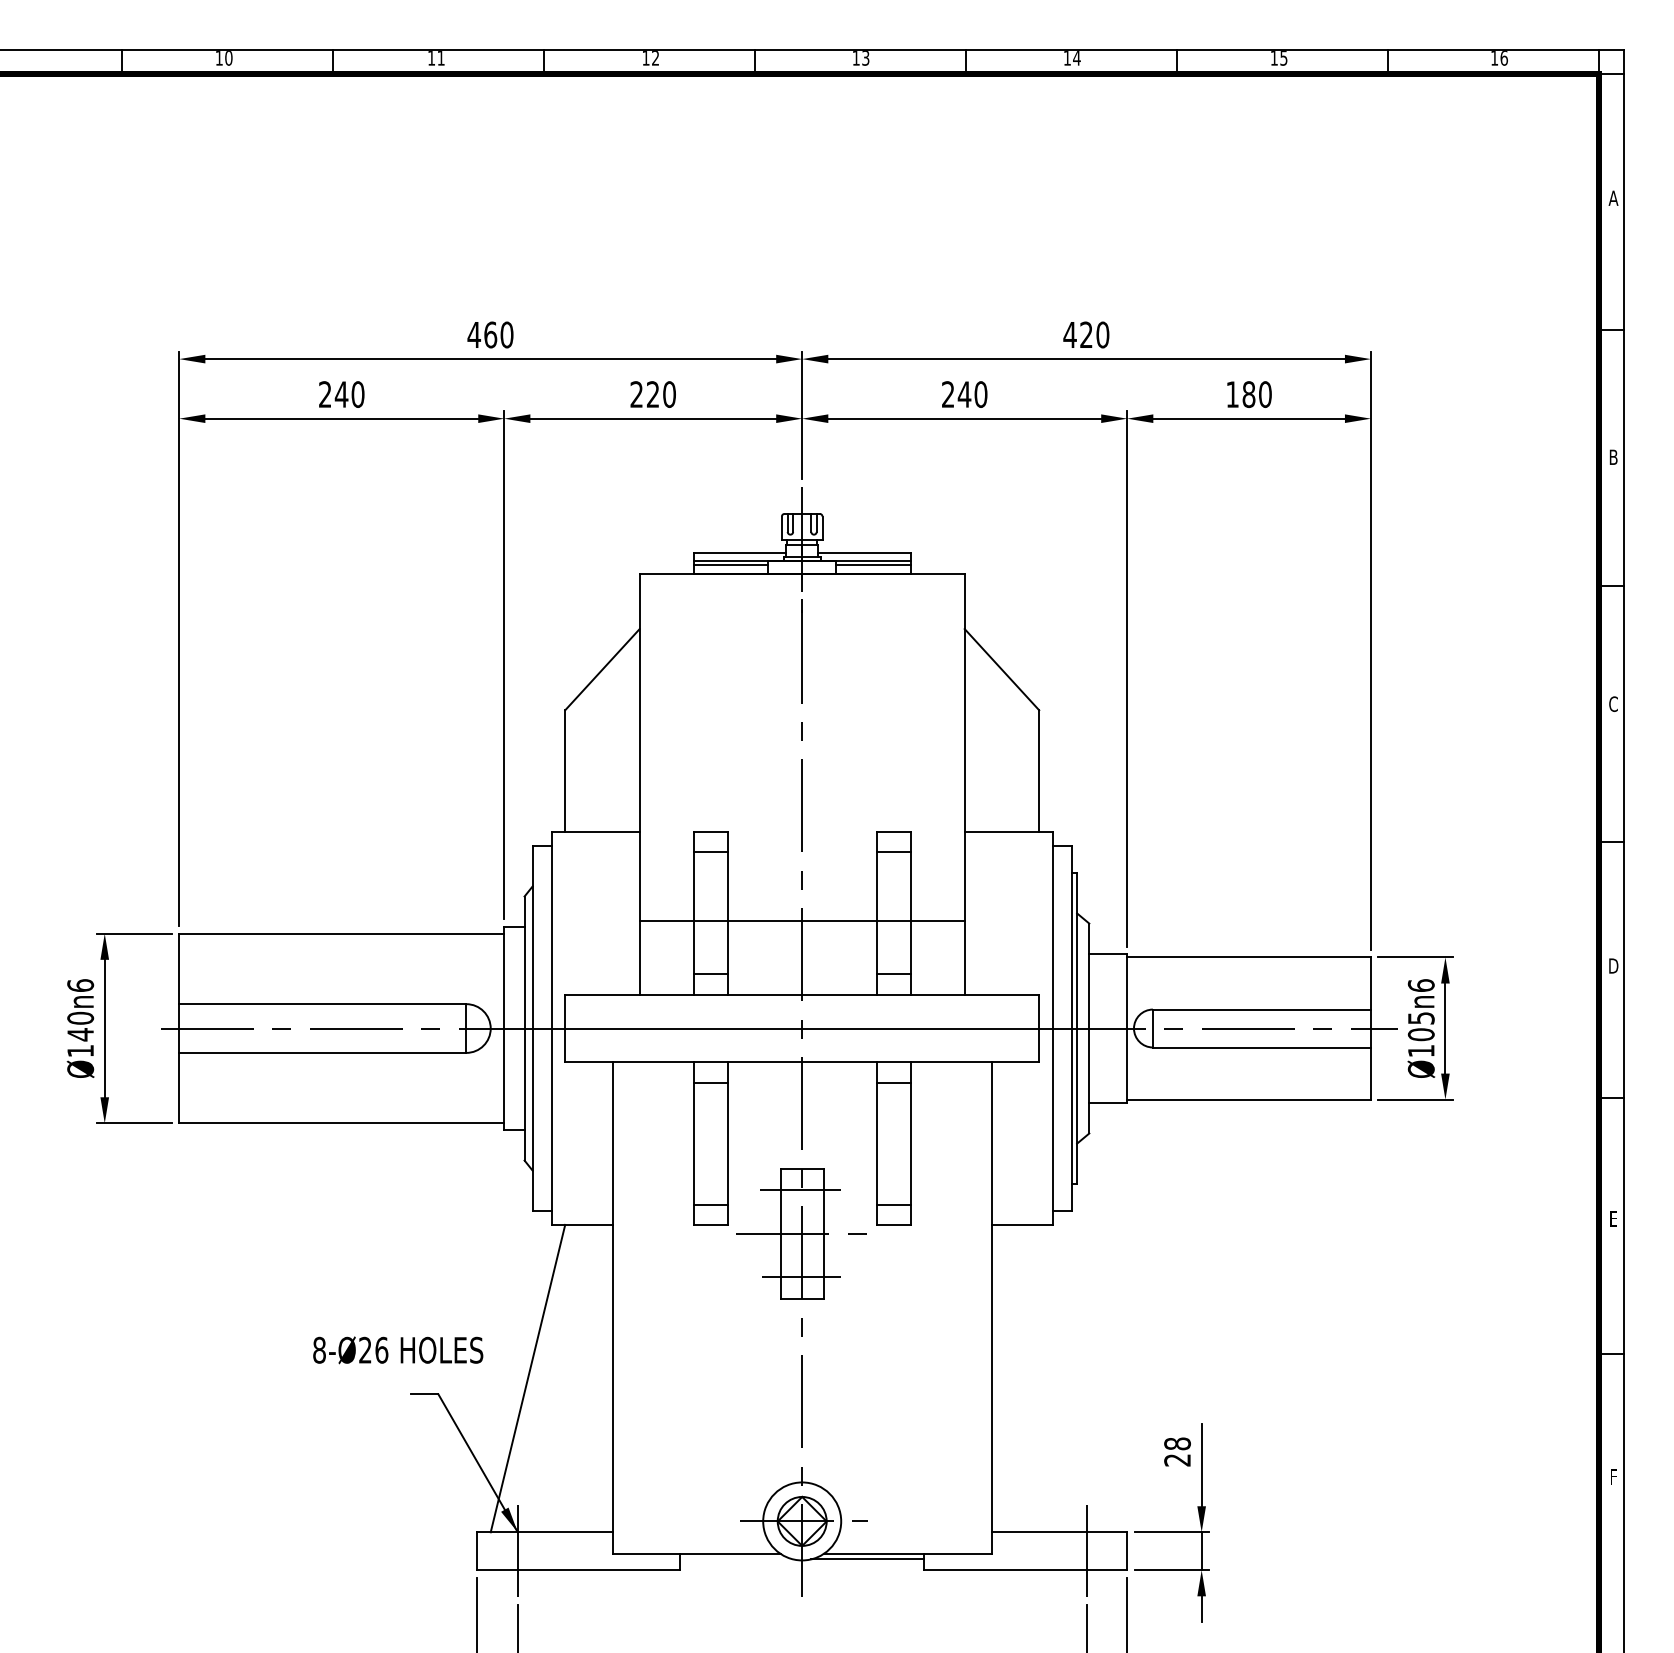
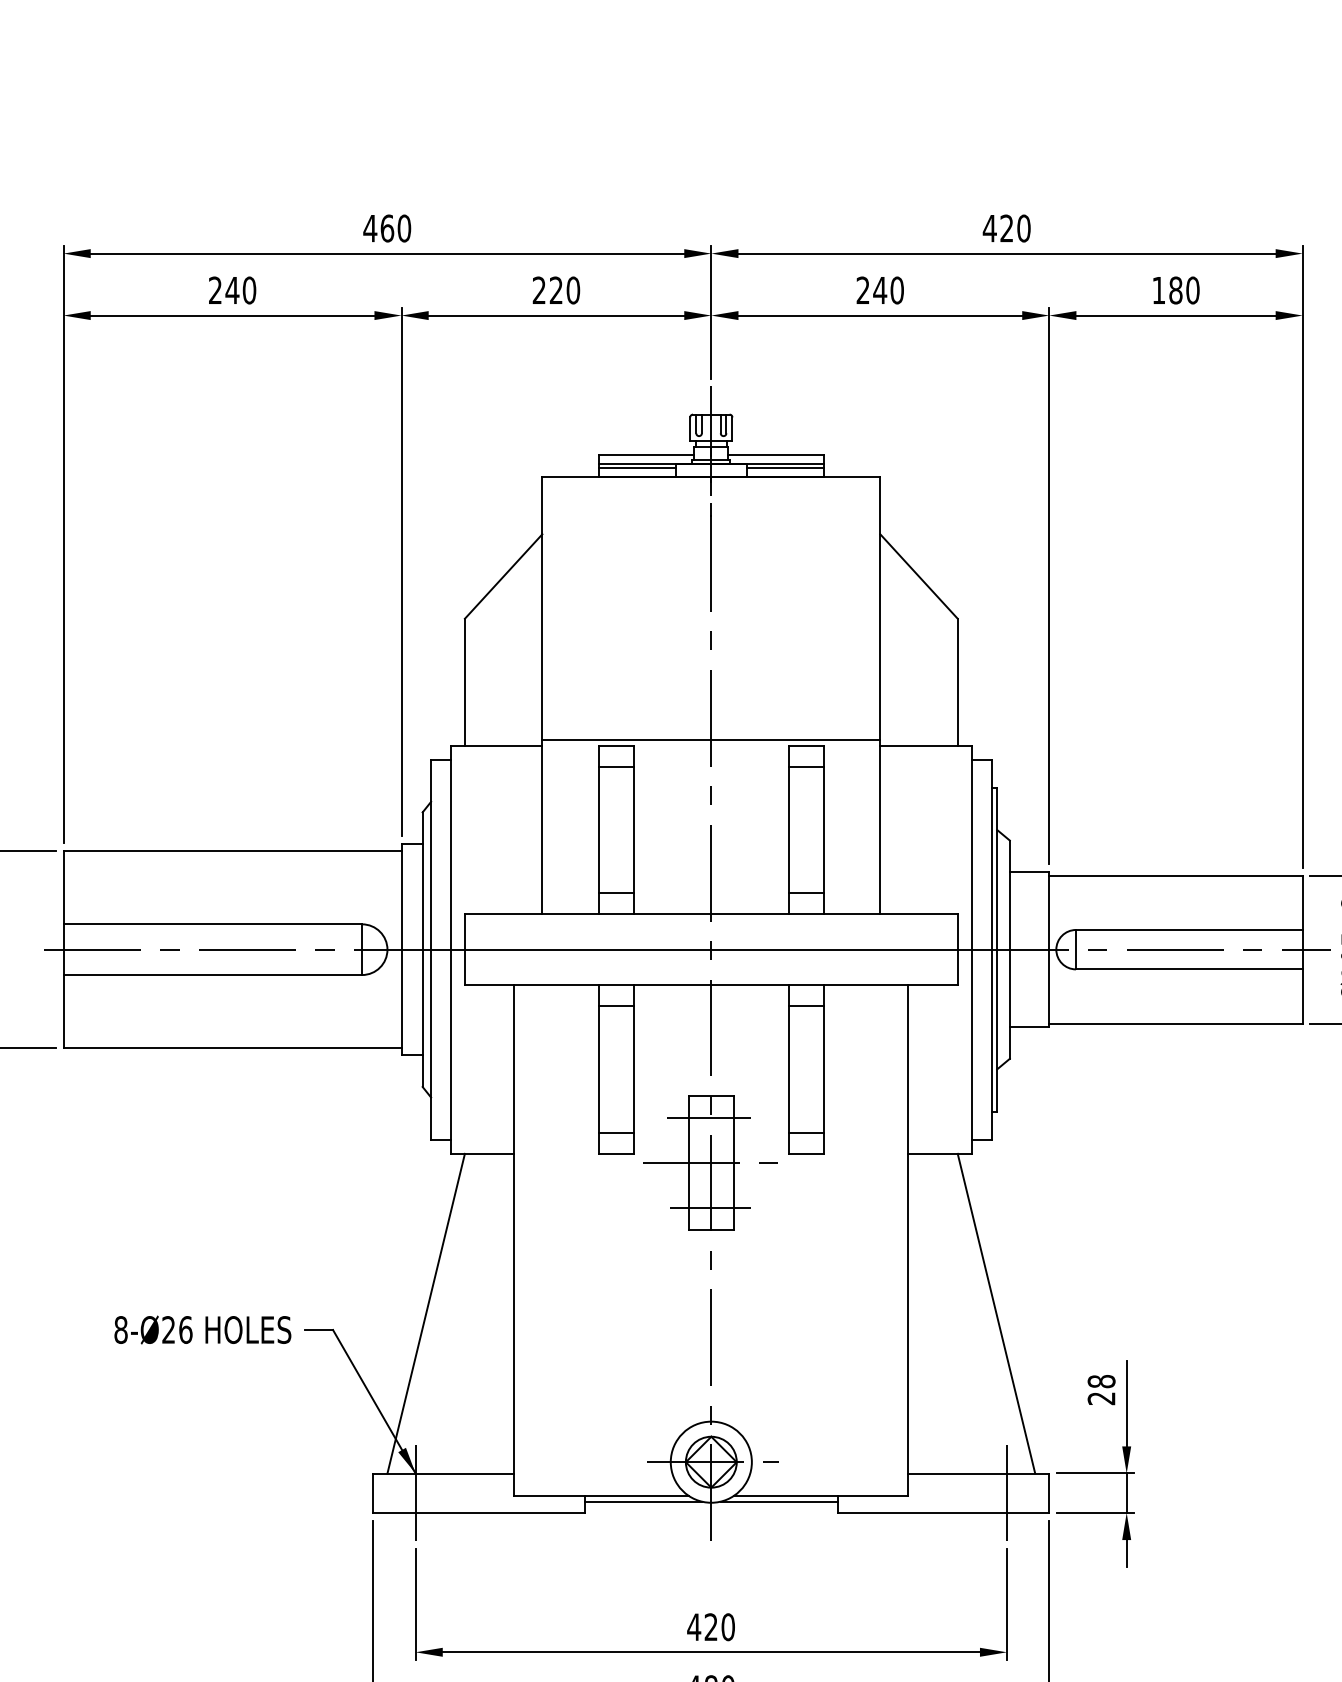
line: (801, 921) -> (710, 740), moved
text: (398, 1350) -> (203, 1330), moved
line: (1076, 1378) -> (996, 1313), added
line: (736, 1559) -> (643, 1501), added

